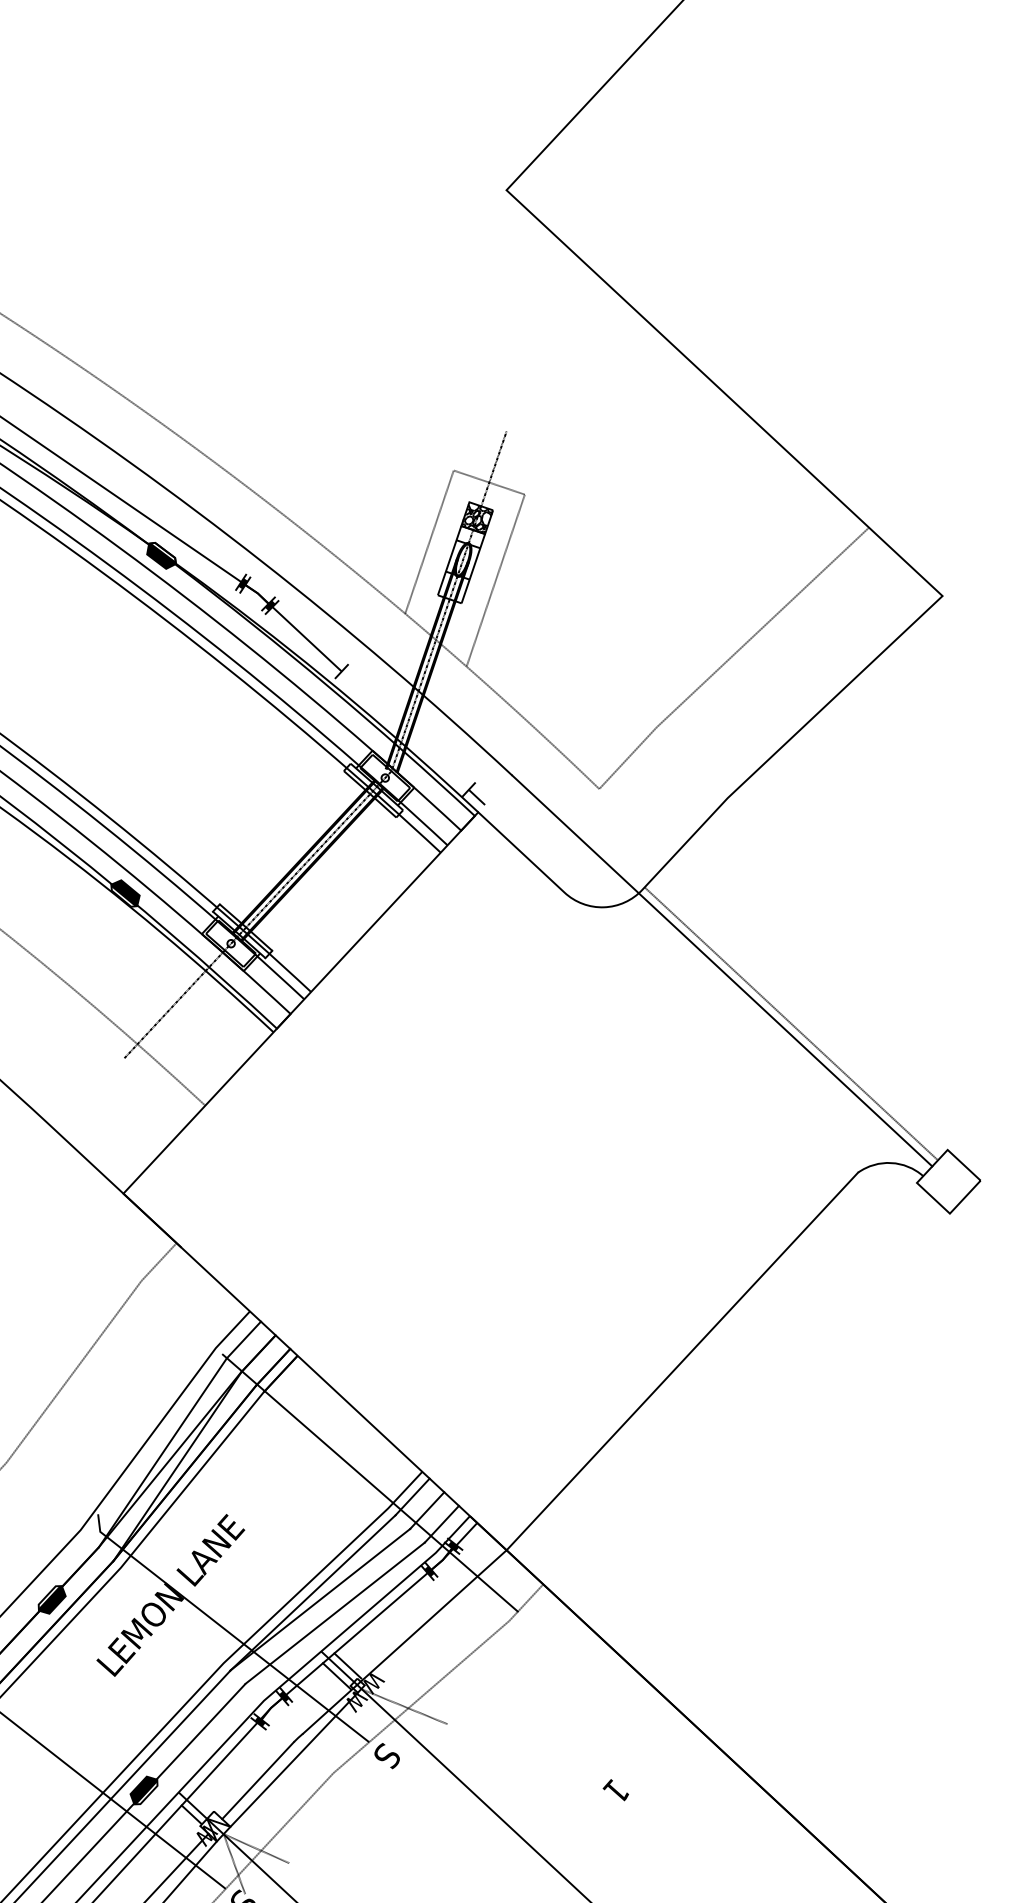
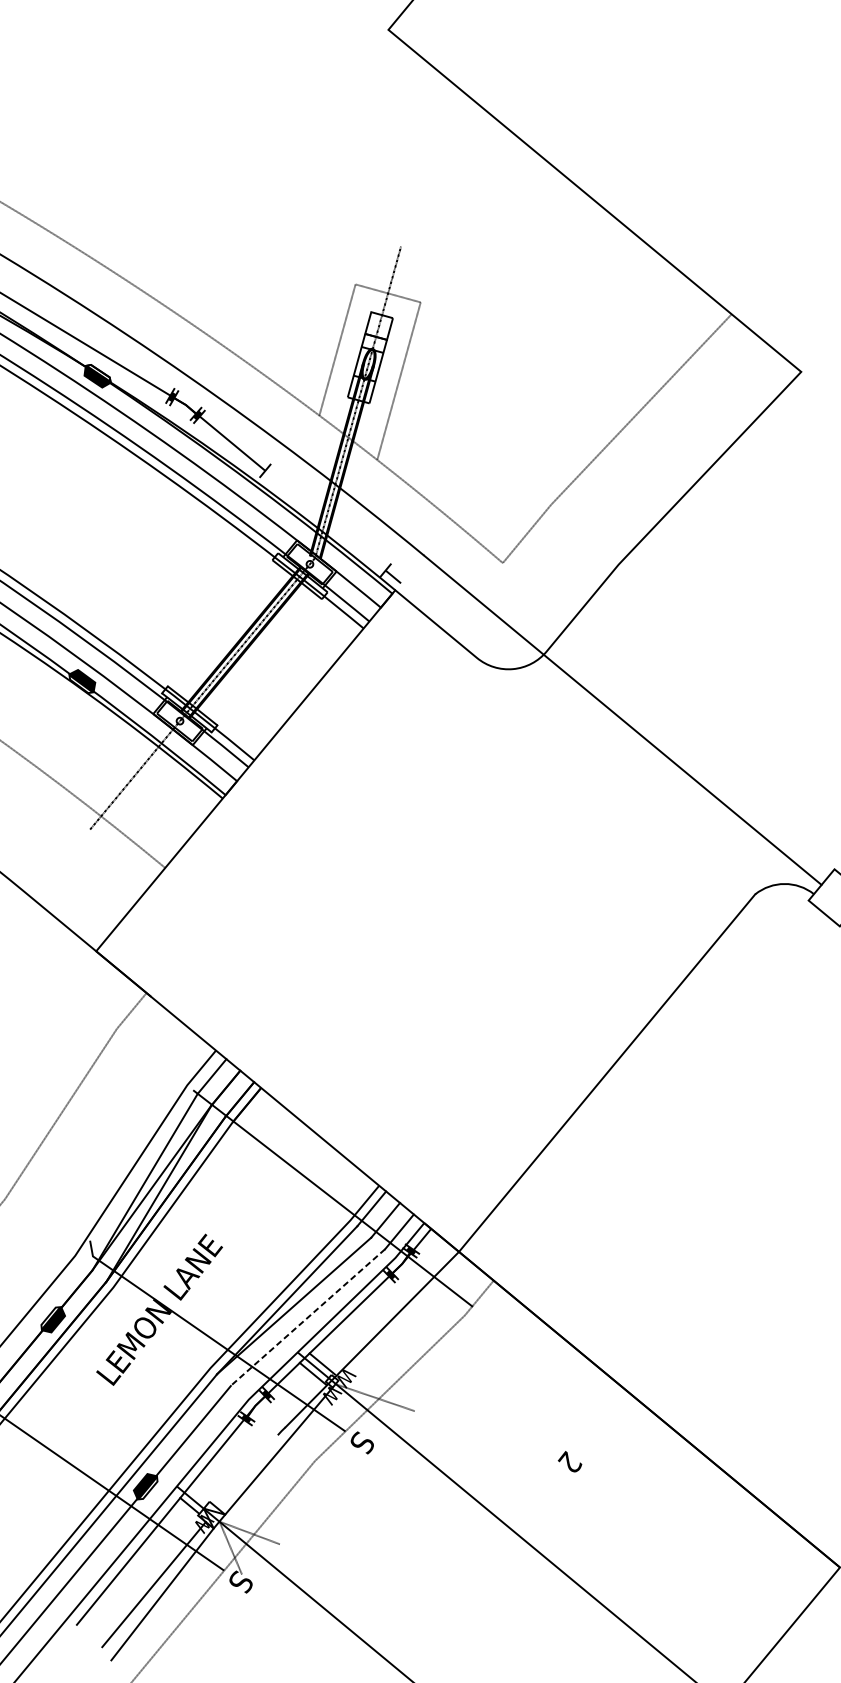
hatch: (477, 518) -> (379, 326), removed
line: (790, 1023) -> (686, 763), removed
line: (334, 1613) -> (307, 1317), solid -> dashed
line: (257, 1780) -> (247, 1471), removed
text: (615, 1790) -> (569, 1462), 1 -> 2

